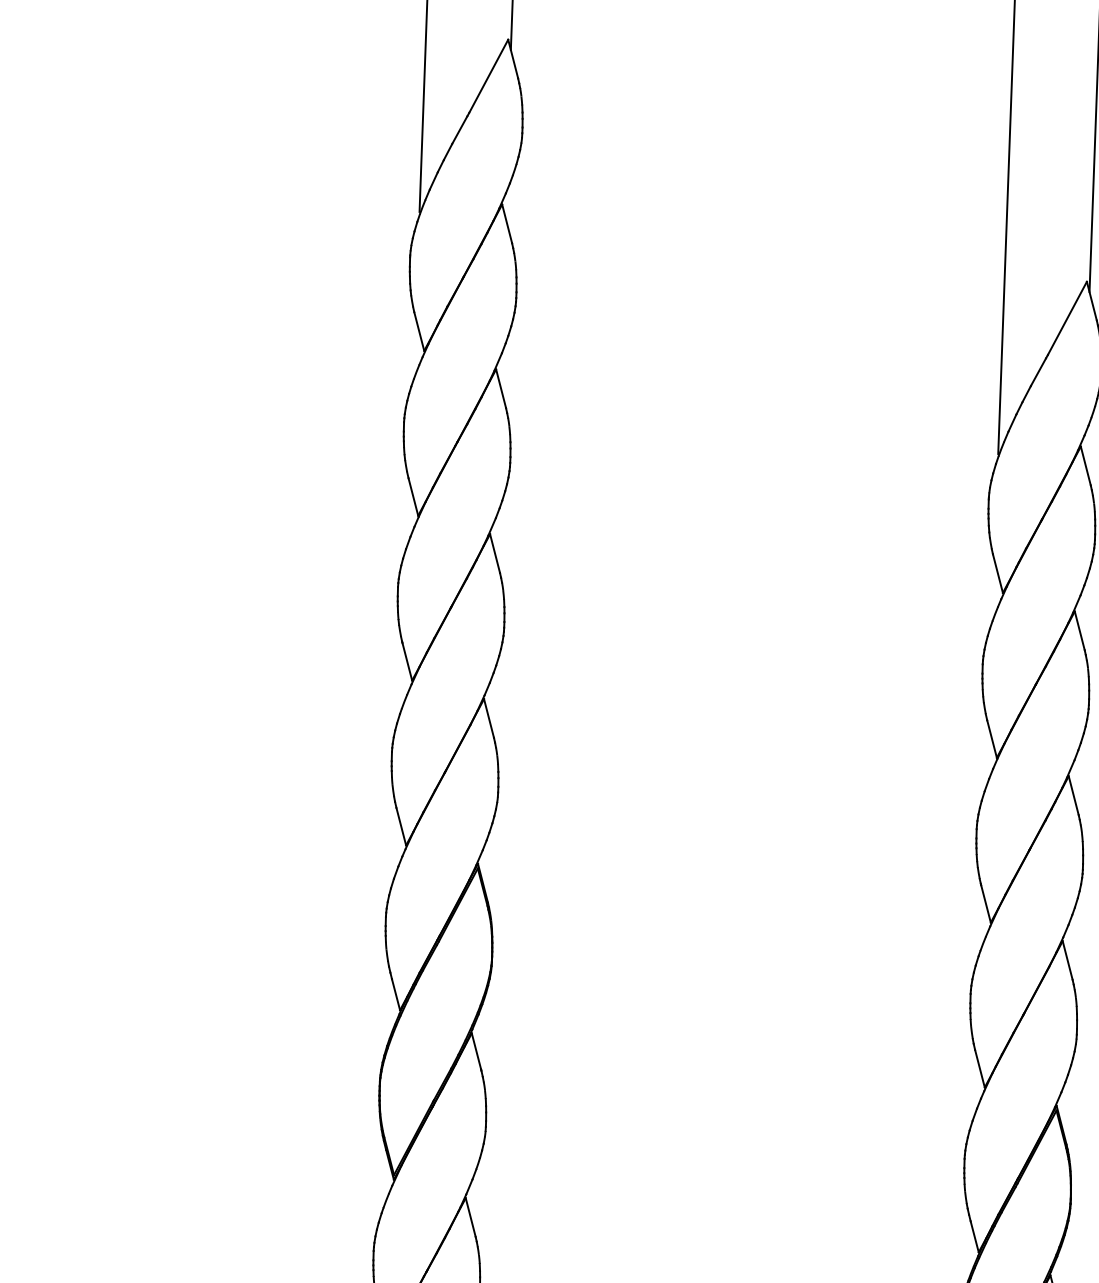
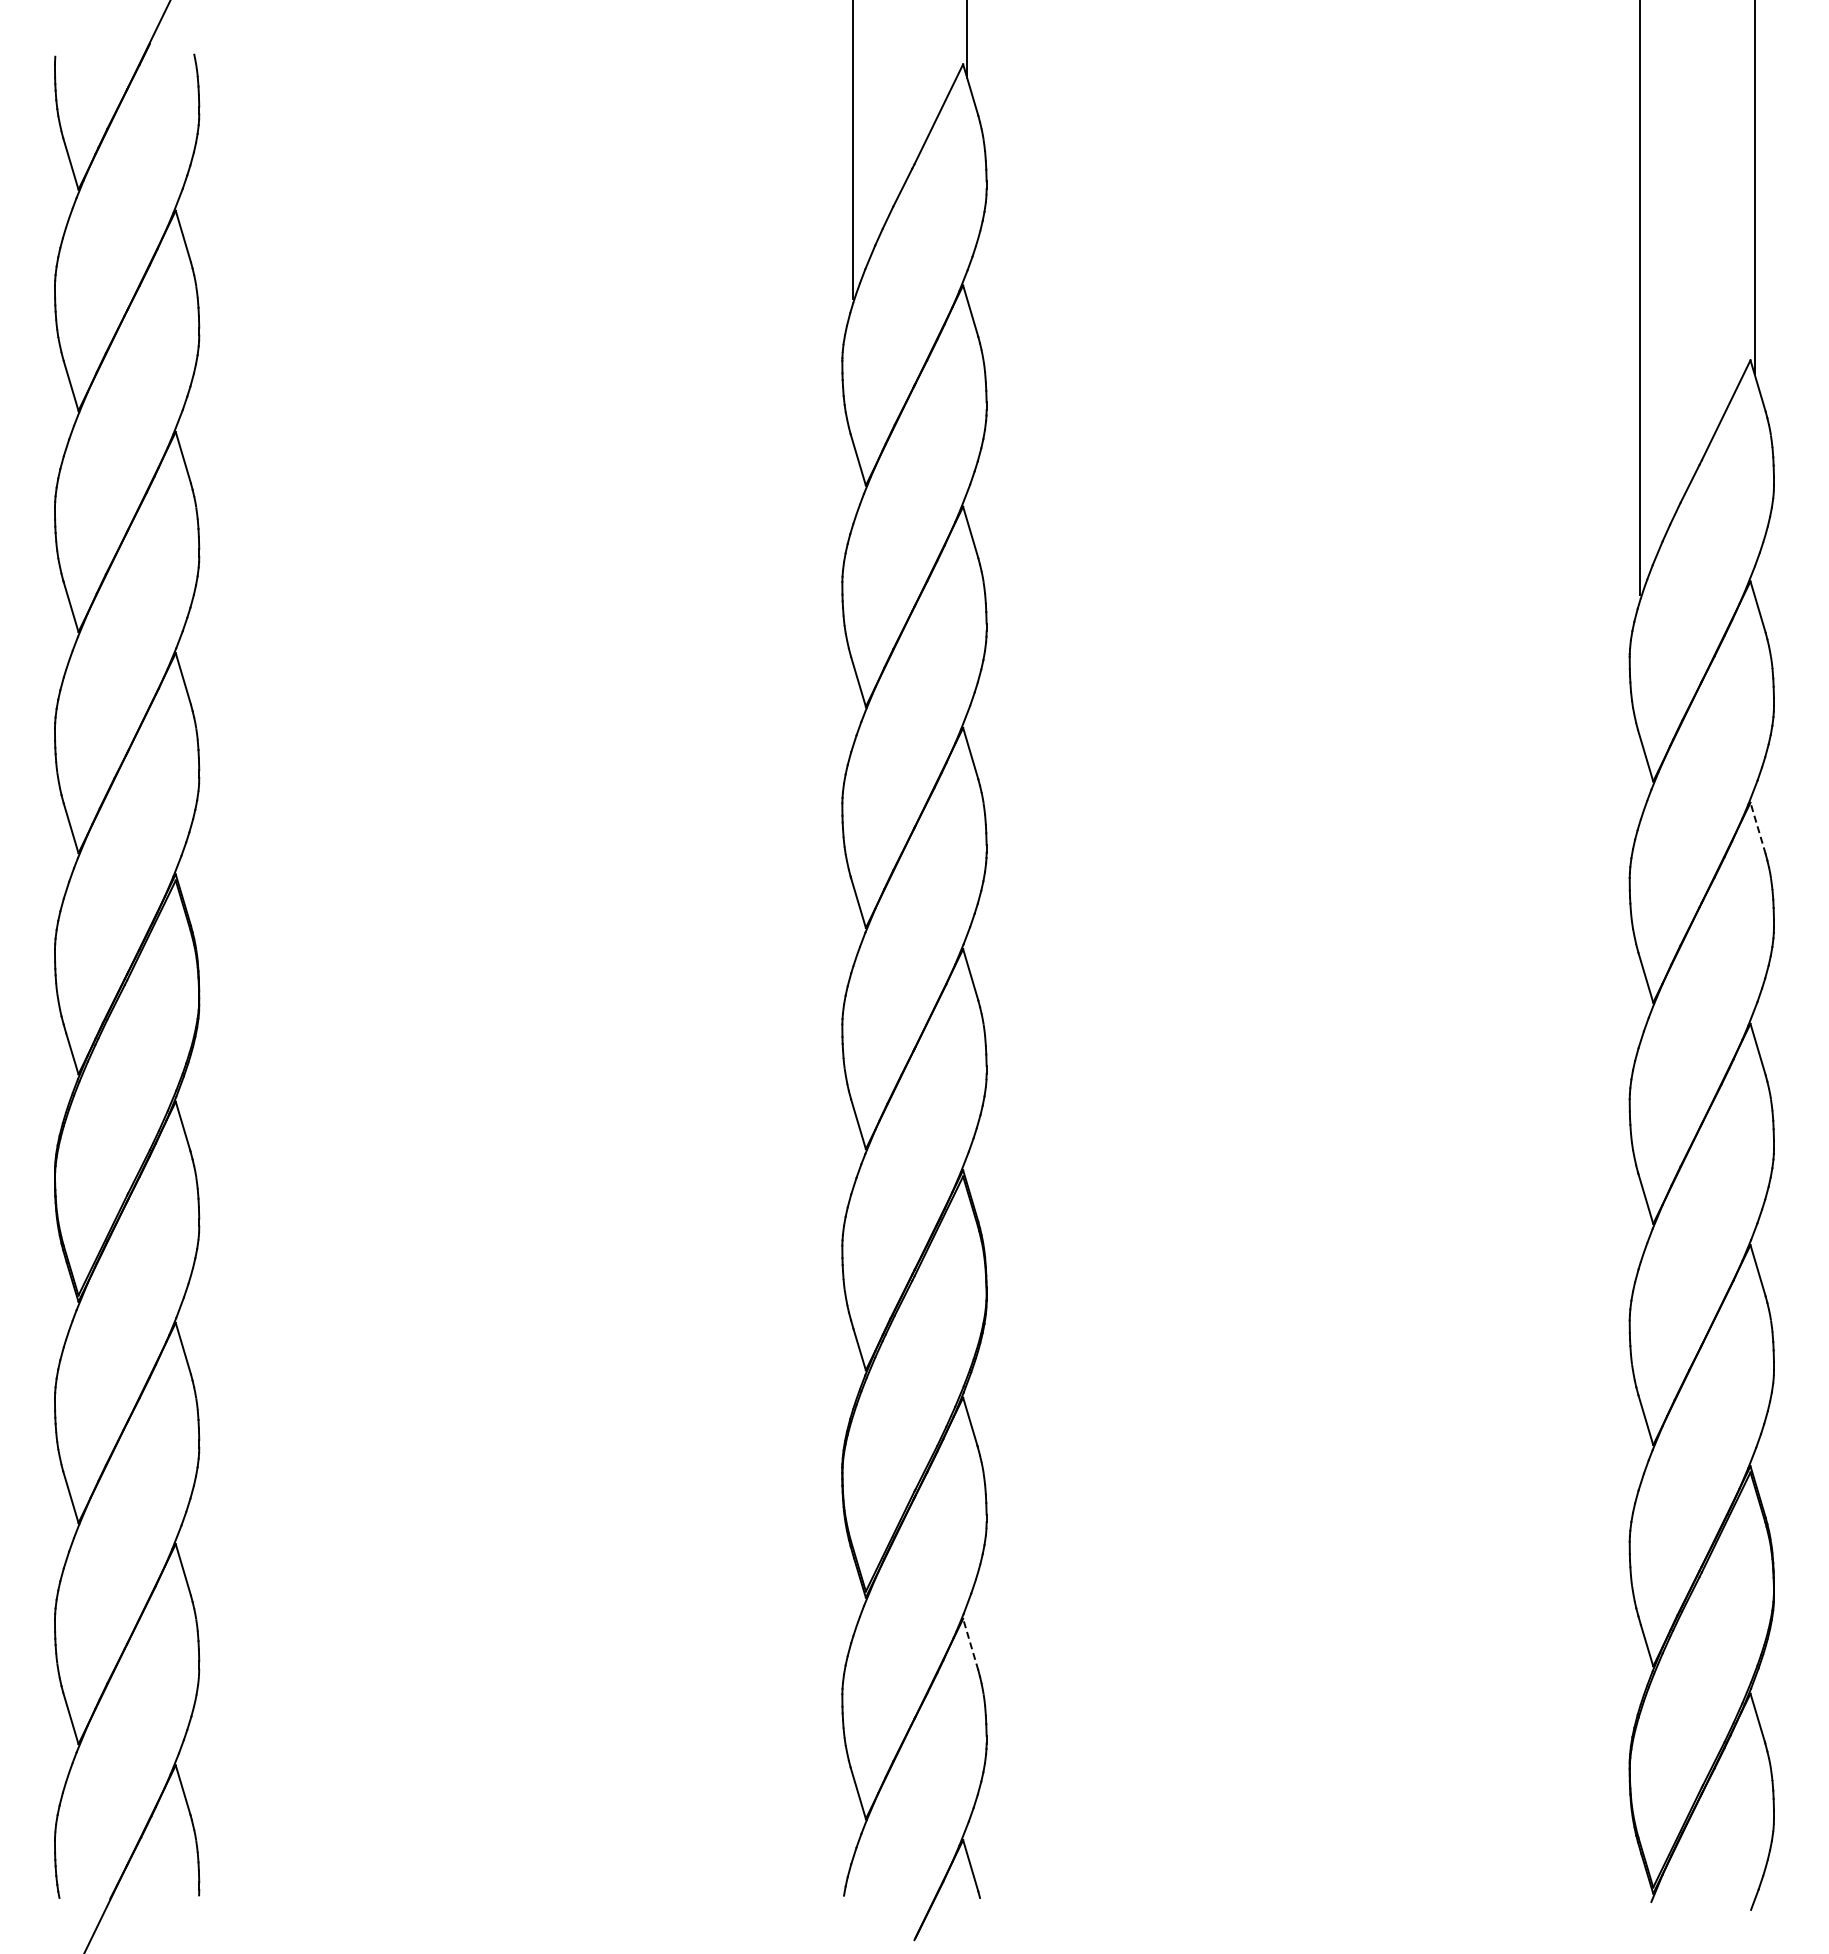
line: (1080, 630) -> (1758, 828), solid -> dashed
line: (470, 1217) -> (970, 1644), solid -> dashed

